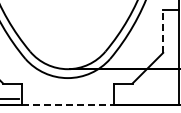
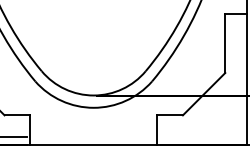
line: (163, 31) -> (225, 43), dashed -> solid
line: (68, 105) -> (94, 145), dashed -> solid

